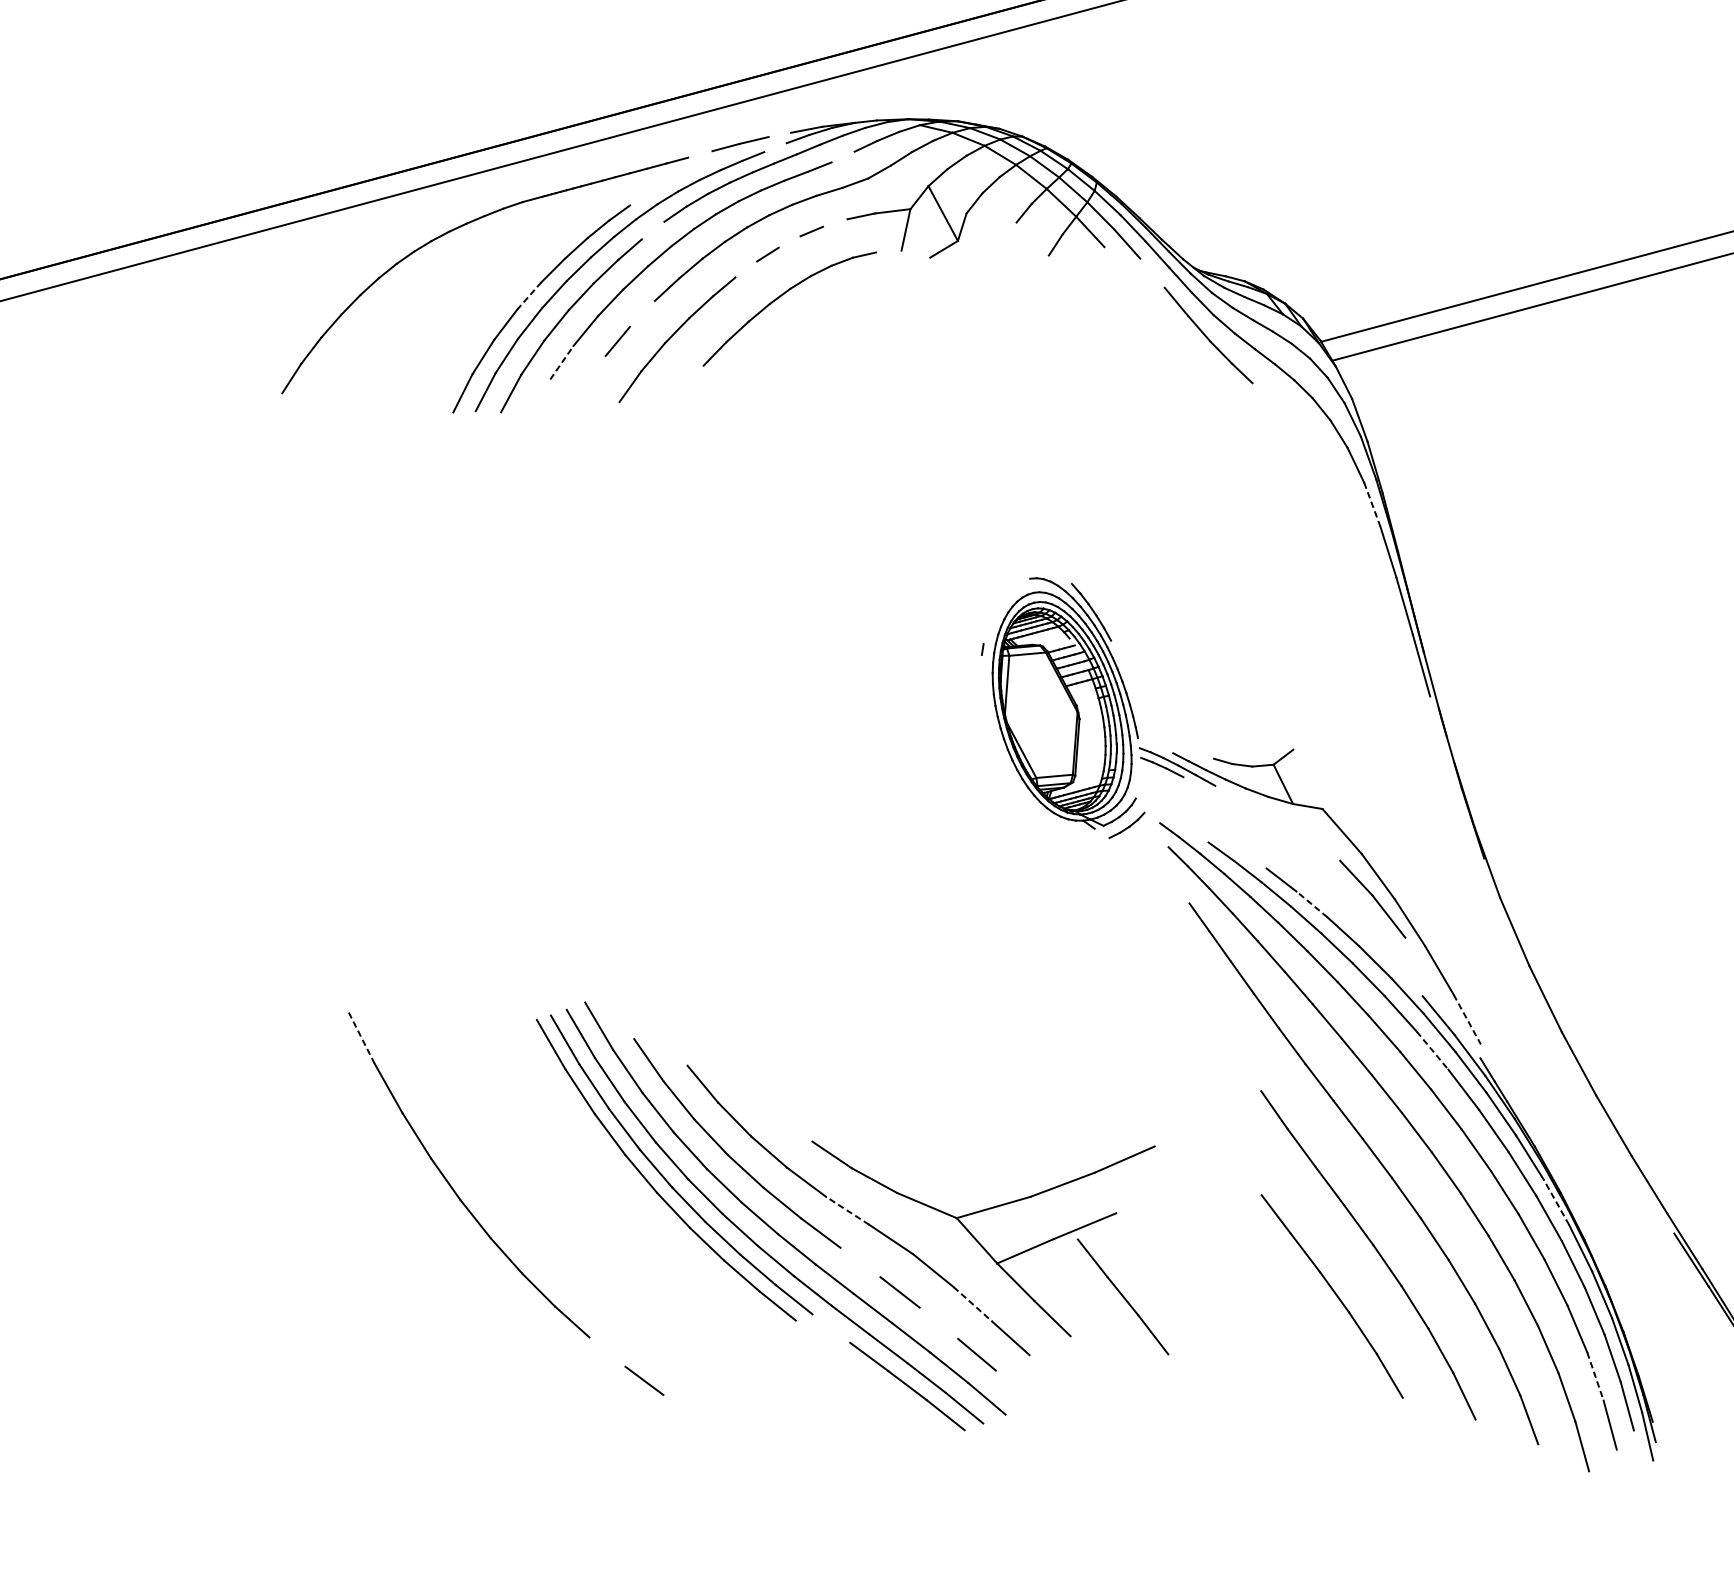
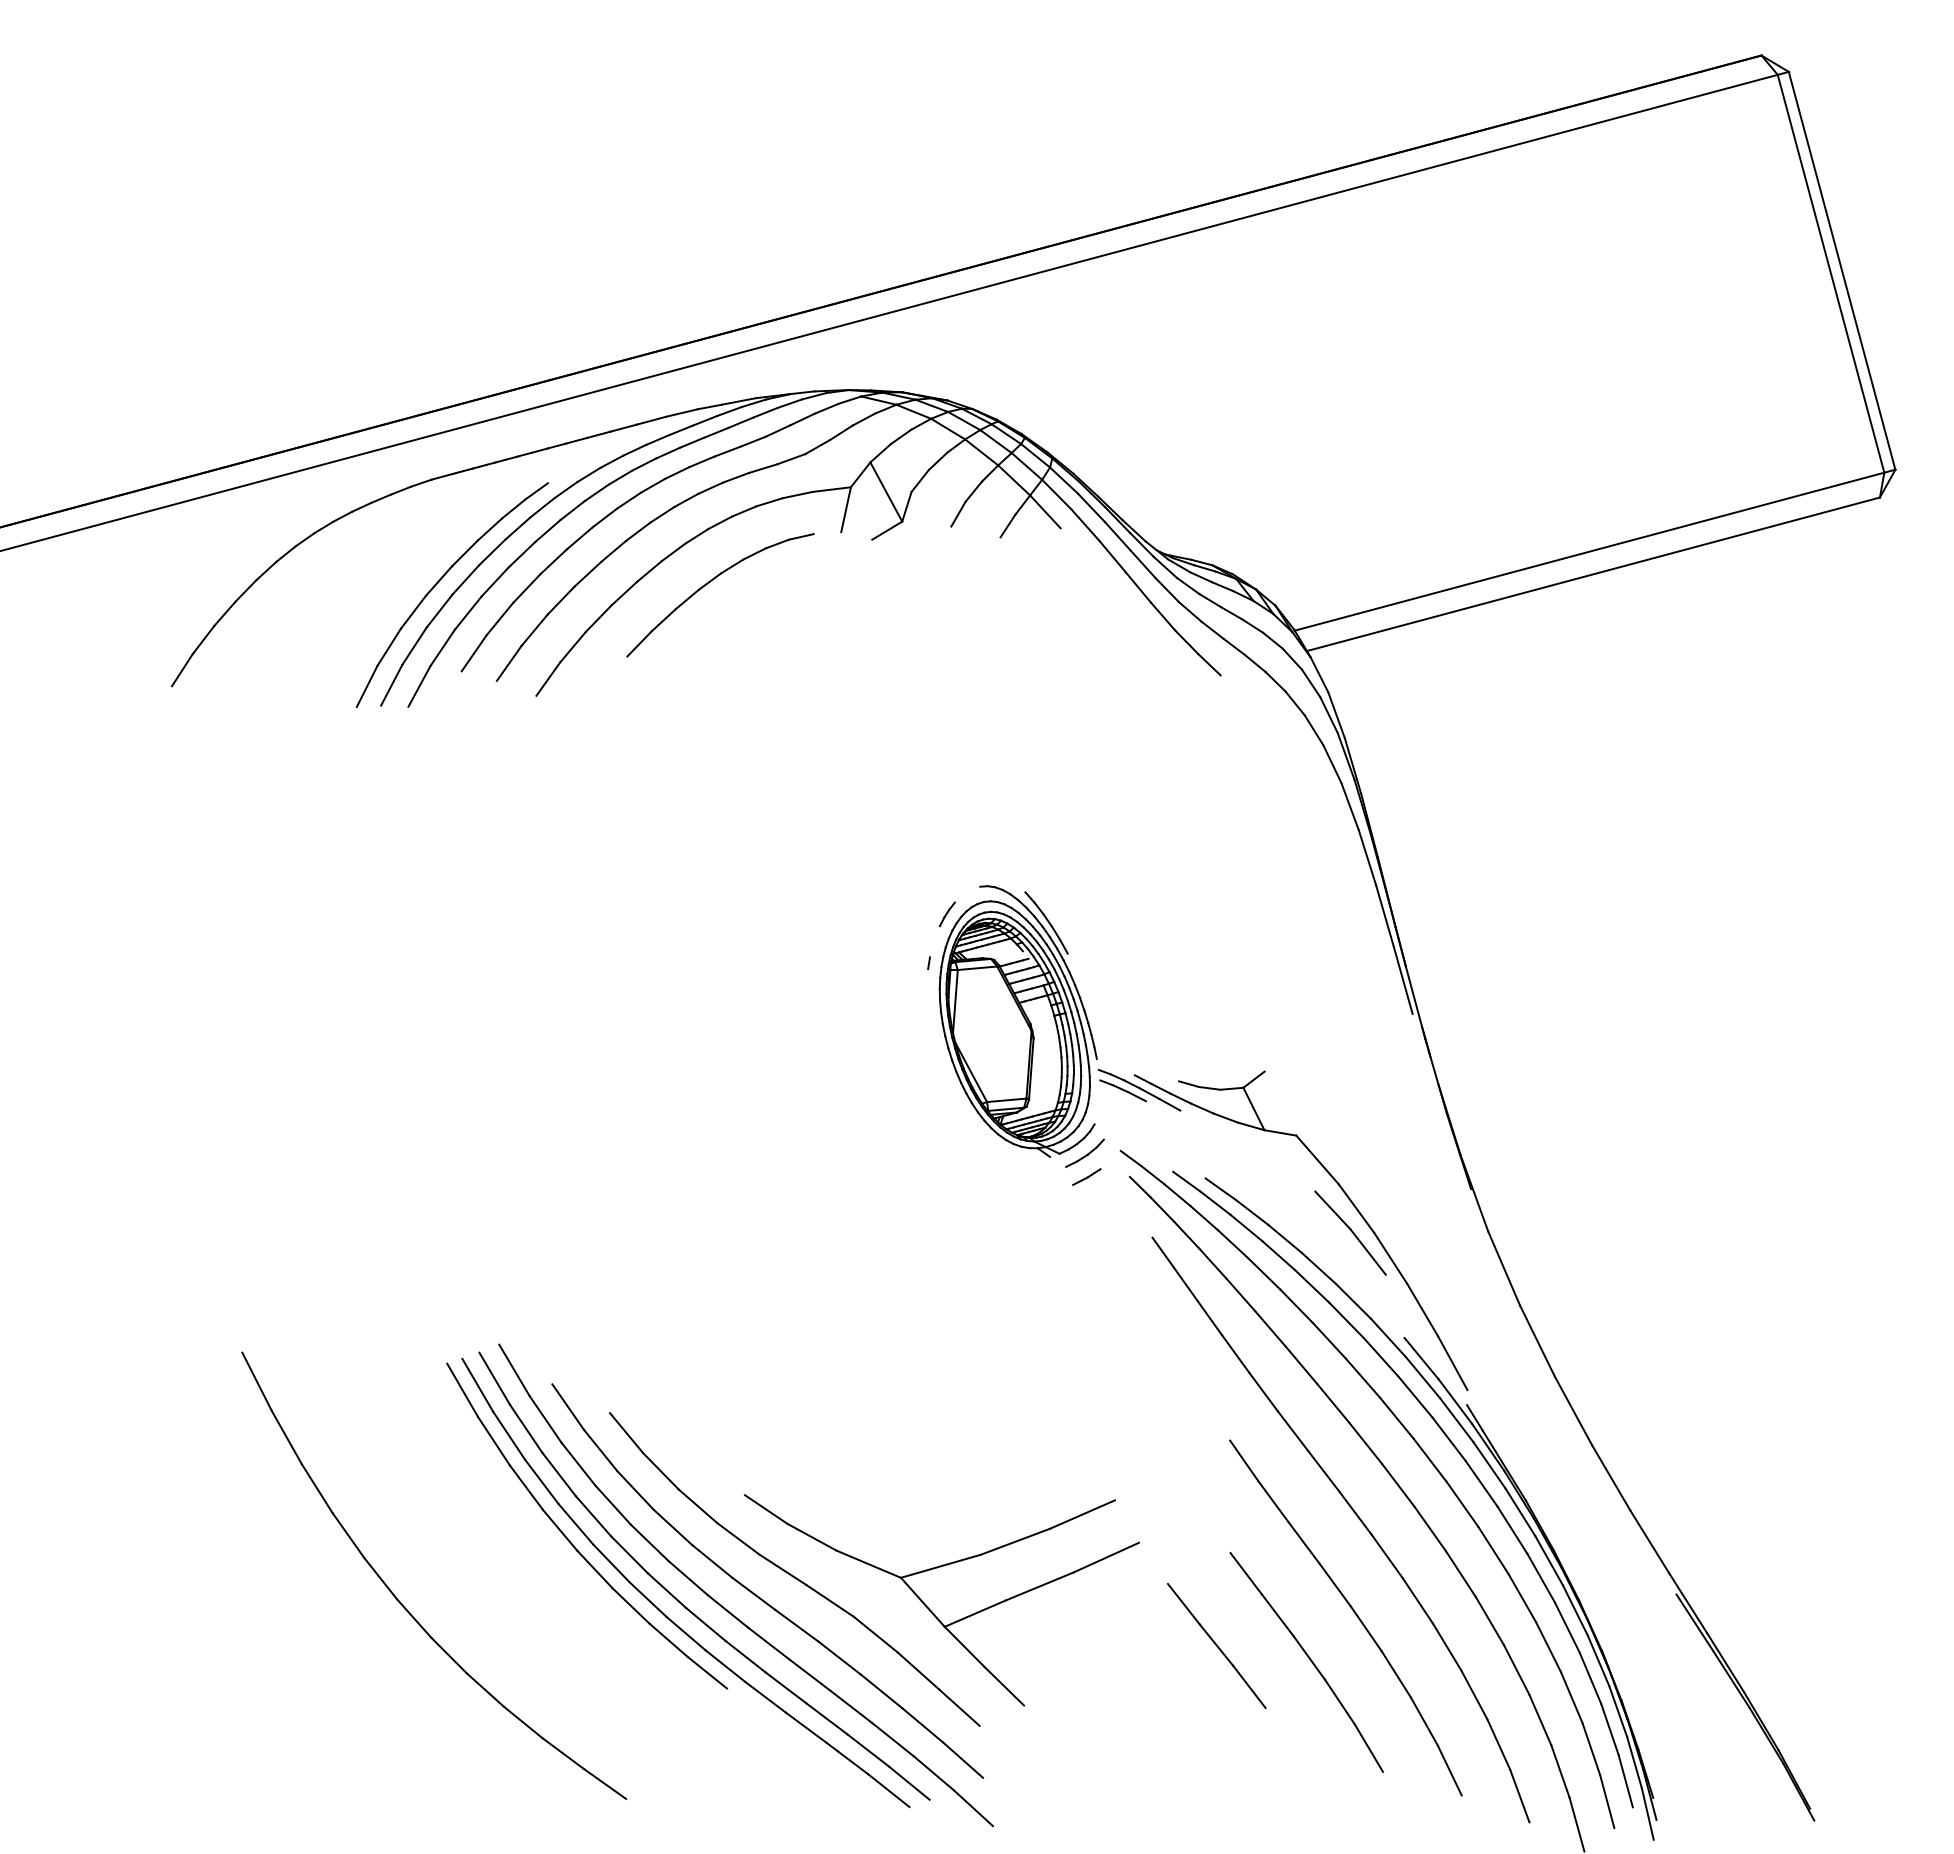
line: (779, 134) -> (709, 406), added
line: (774, 147) -> (704, 420), added
line: (700, 153) -> (623, 427), added
line: (842, 156) -> (777, 430), added
line: (835, 223) -> (769, 502), added
line: (652, 229) -> (572, 509), added
line: (1009, 233) -> (958, 513), added
line: (789, 241) -> (720, 522), added
line: (746, 269) -> (673, 552), added
line: (1152, 273) -> (1112, 556), added
line: (529, 295) -> (439, 580), dashed -> solid
line: (641, 313) -> (560, 600), added
line: (562, 362) -> (474, 653), dashed -> solid
line: (593, 372) -> (508, 663), added
line: (1372, 504) -> (1350, 806), dashed -> solid
line: (998, 604) -> (946, 914), added
line: (1129, 846) -> (1087, 1176), added
line: (1252, 858) -> (1220, 1189), added
line: (1311, 904) -> (1284, 1238), dashed -> solid
line: (1467, 1019) -> (1452, 1363), dashed -> solid
line: (361, 1036) -> (257, 1381), dashed -> solid
line: (1432, 1050) -> (1415, 1396), dashed -> solid
line: (1146, 1199) -> (1106, 1557), added
line: (1555, 1202) -> (1548, 1560), dashed -> solid
line: (848, 1210) -> (783, 1569), dashed -> solid
line: (860, 1262) -> (796, 1625), added
line: (1122, 1297) -> (1216, 1646), moved
line: (972, 1303) -> (918, 1670), dashed -> solid
line: (938, 1323) -> (881, 1691), added
line: (831, 1327) -> (765, 1696), added
line: (606, 1352) -> (522, 1722), added
line: (1595, 1376) -> (1591, 1749), dashed -> solid
line: (1014, 1386) -> (963, 1759), added
line: (682, 1408) -> (604, 1783), added
line: (1022, 1431) -> (972, 1808), added

